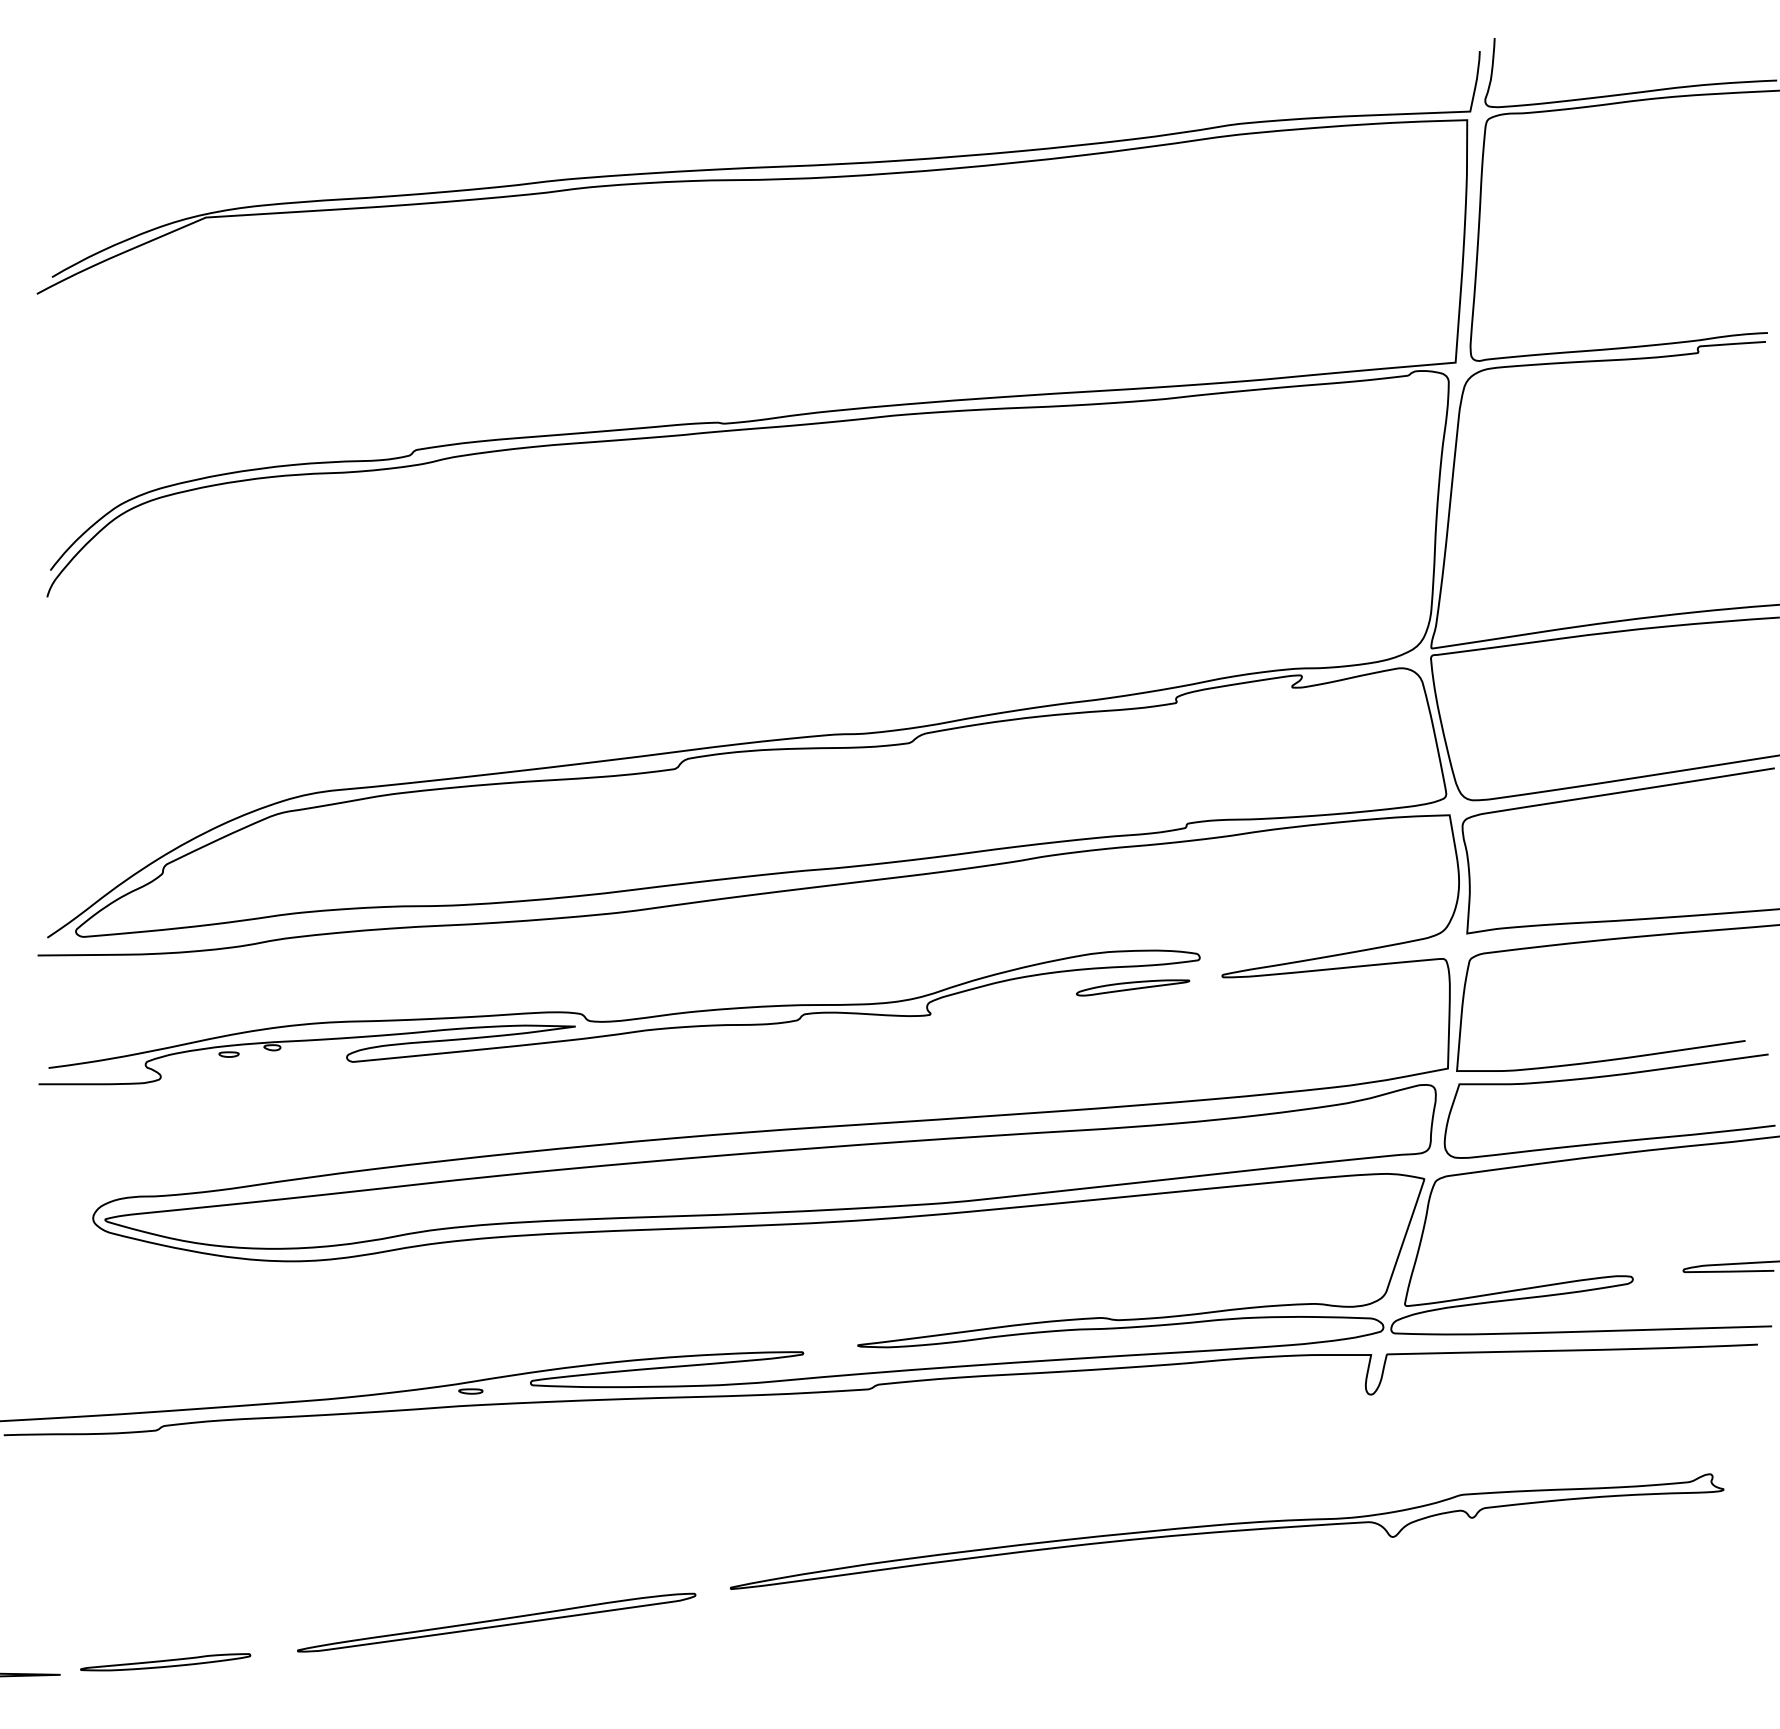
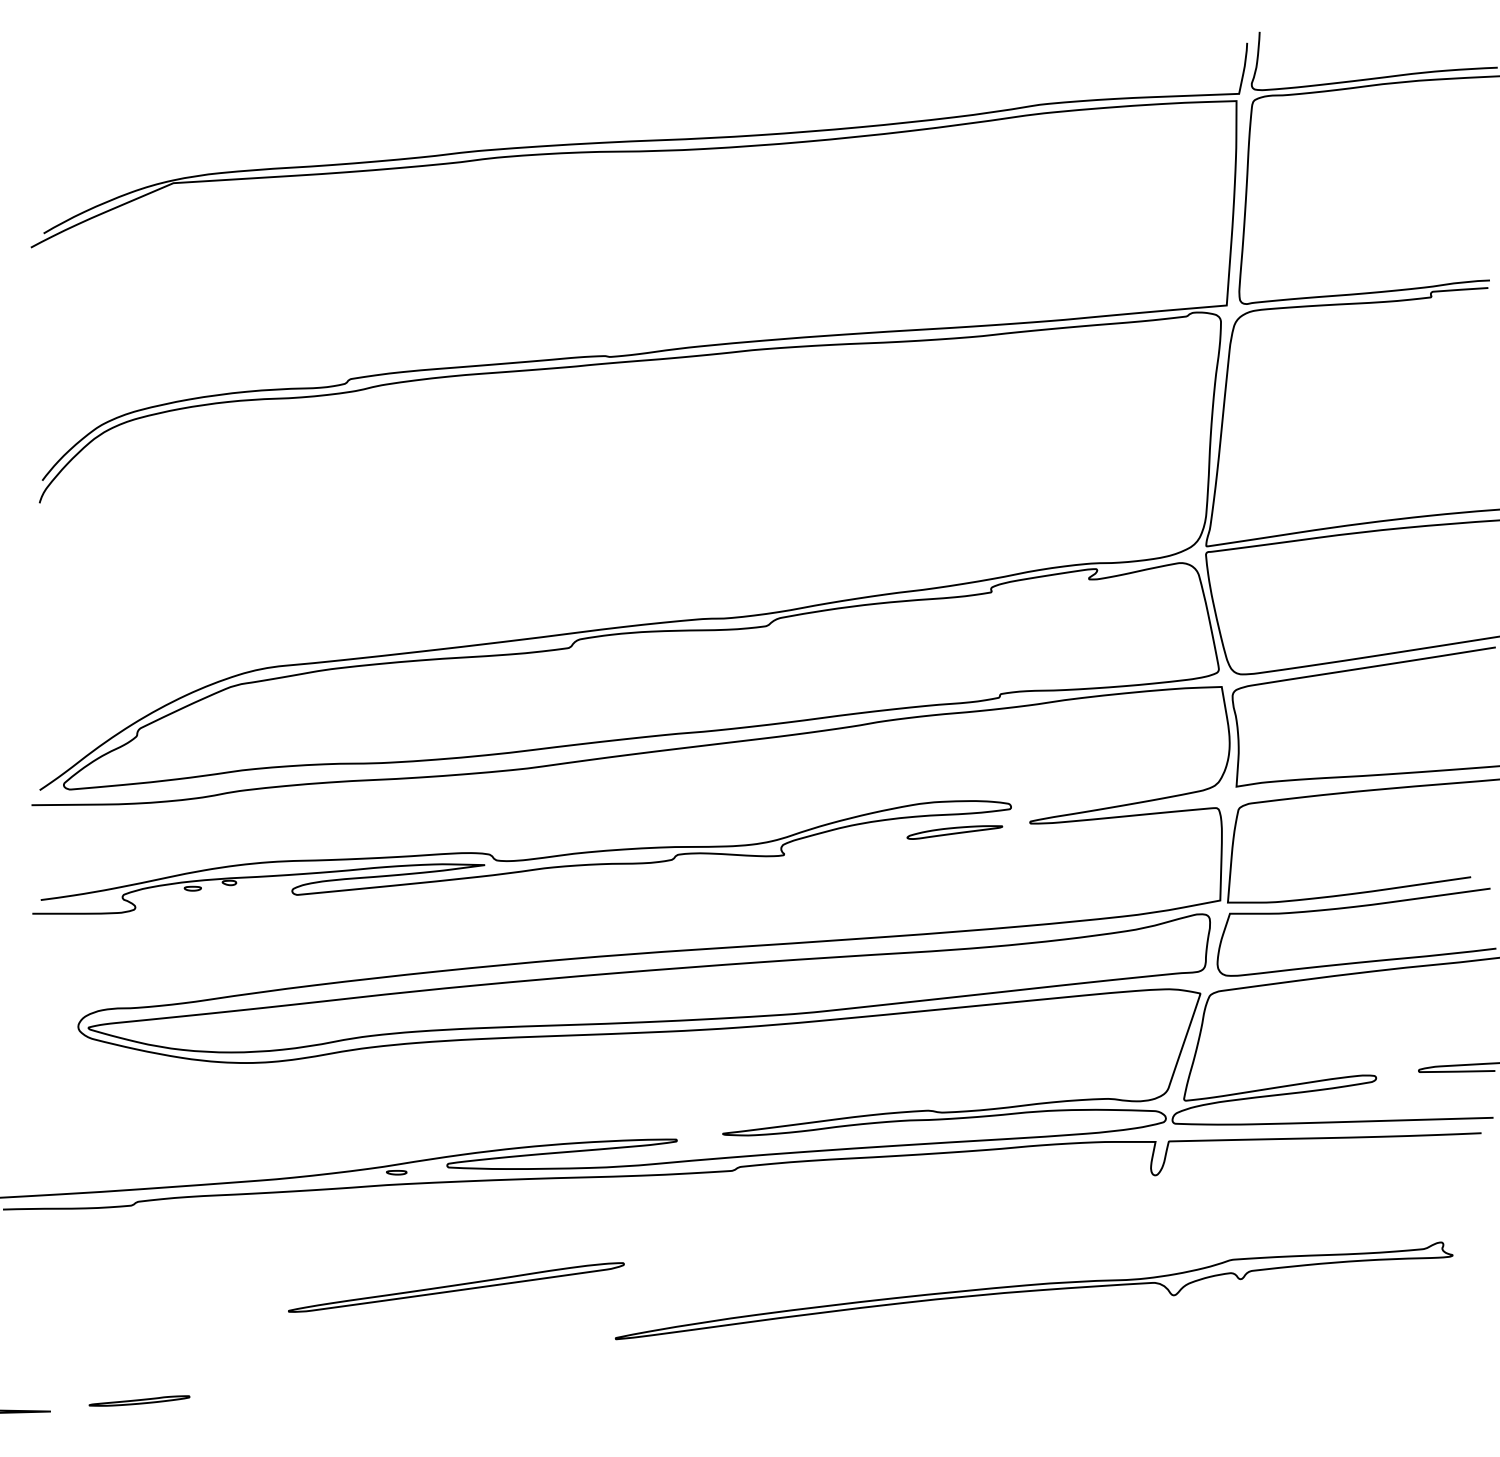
part: (496, 1622) -> (456, 1287), moved
part: (165, 1662) -> (139, 1401), size x0.7

